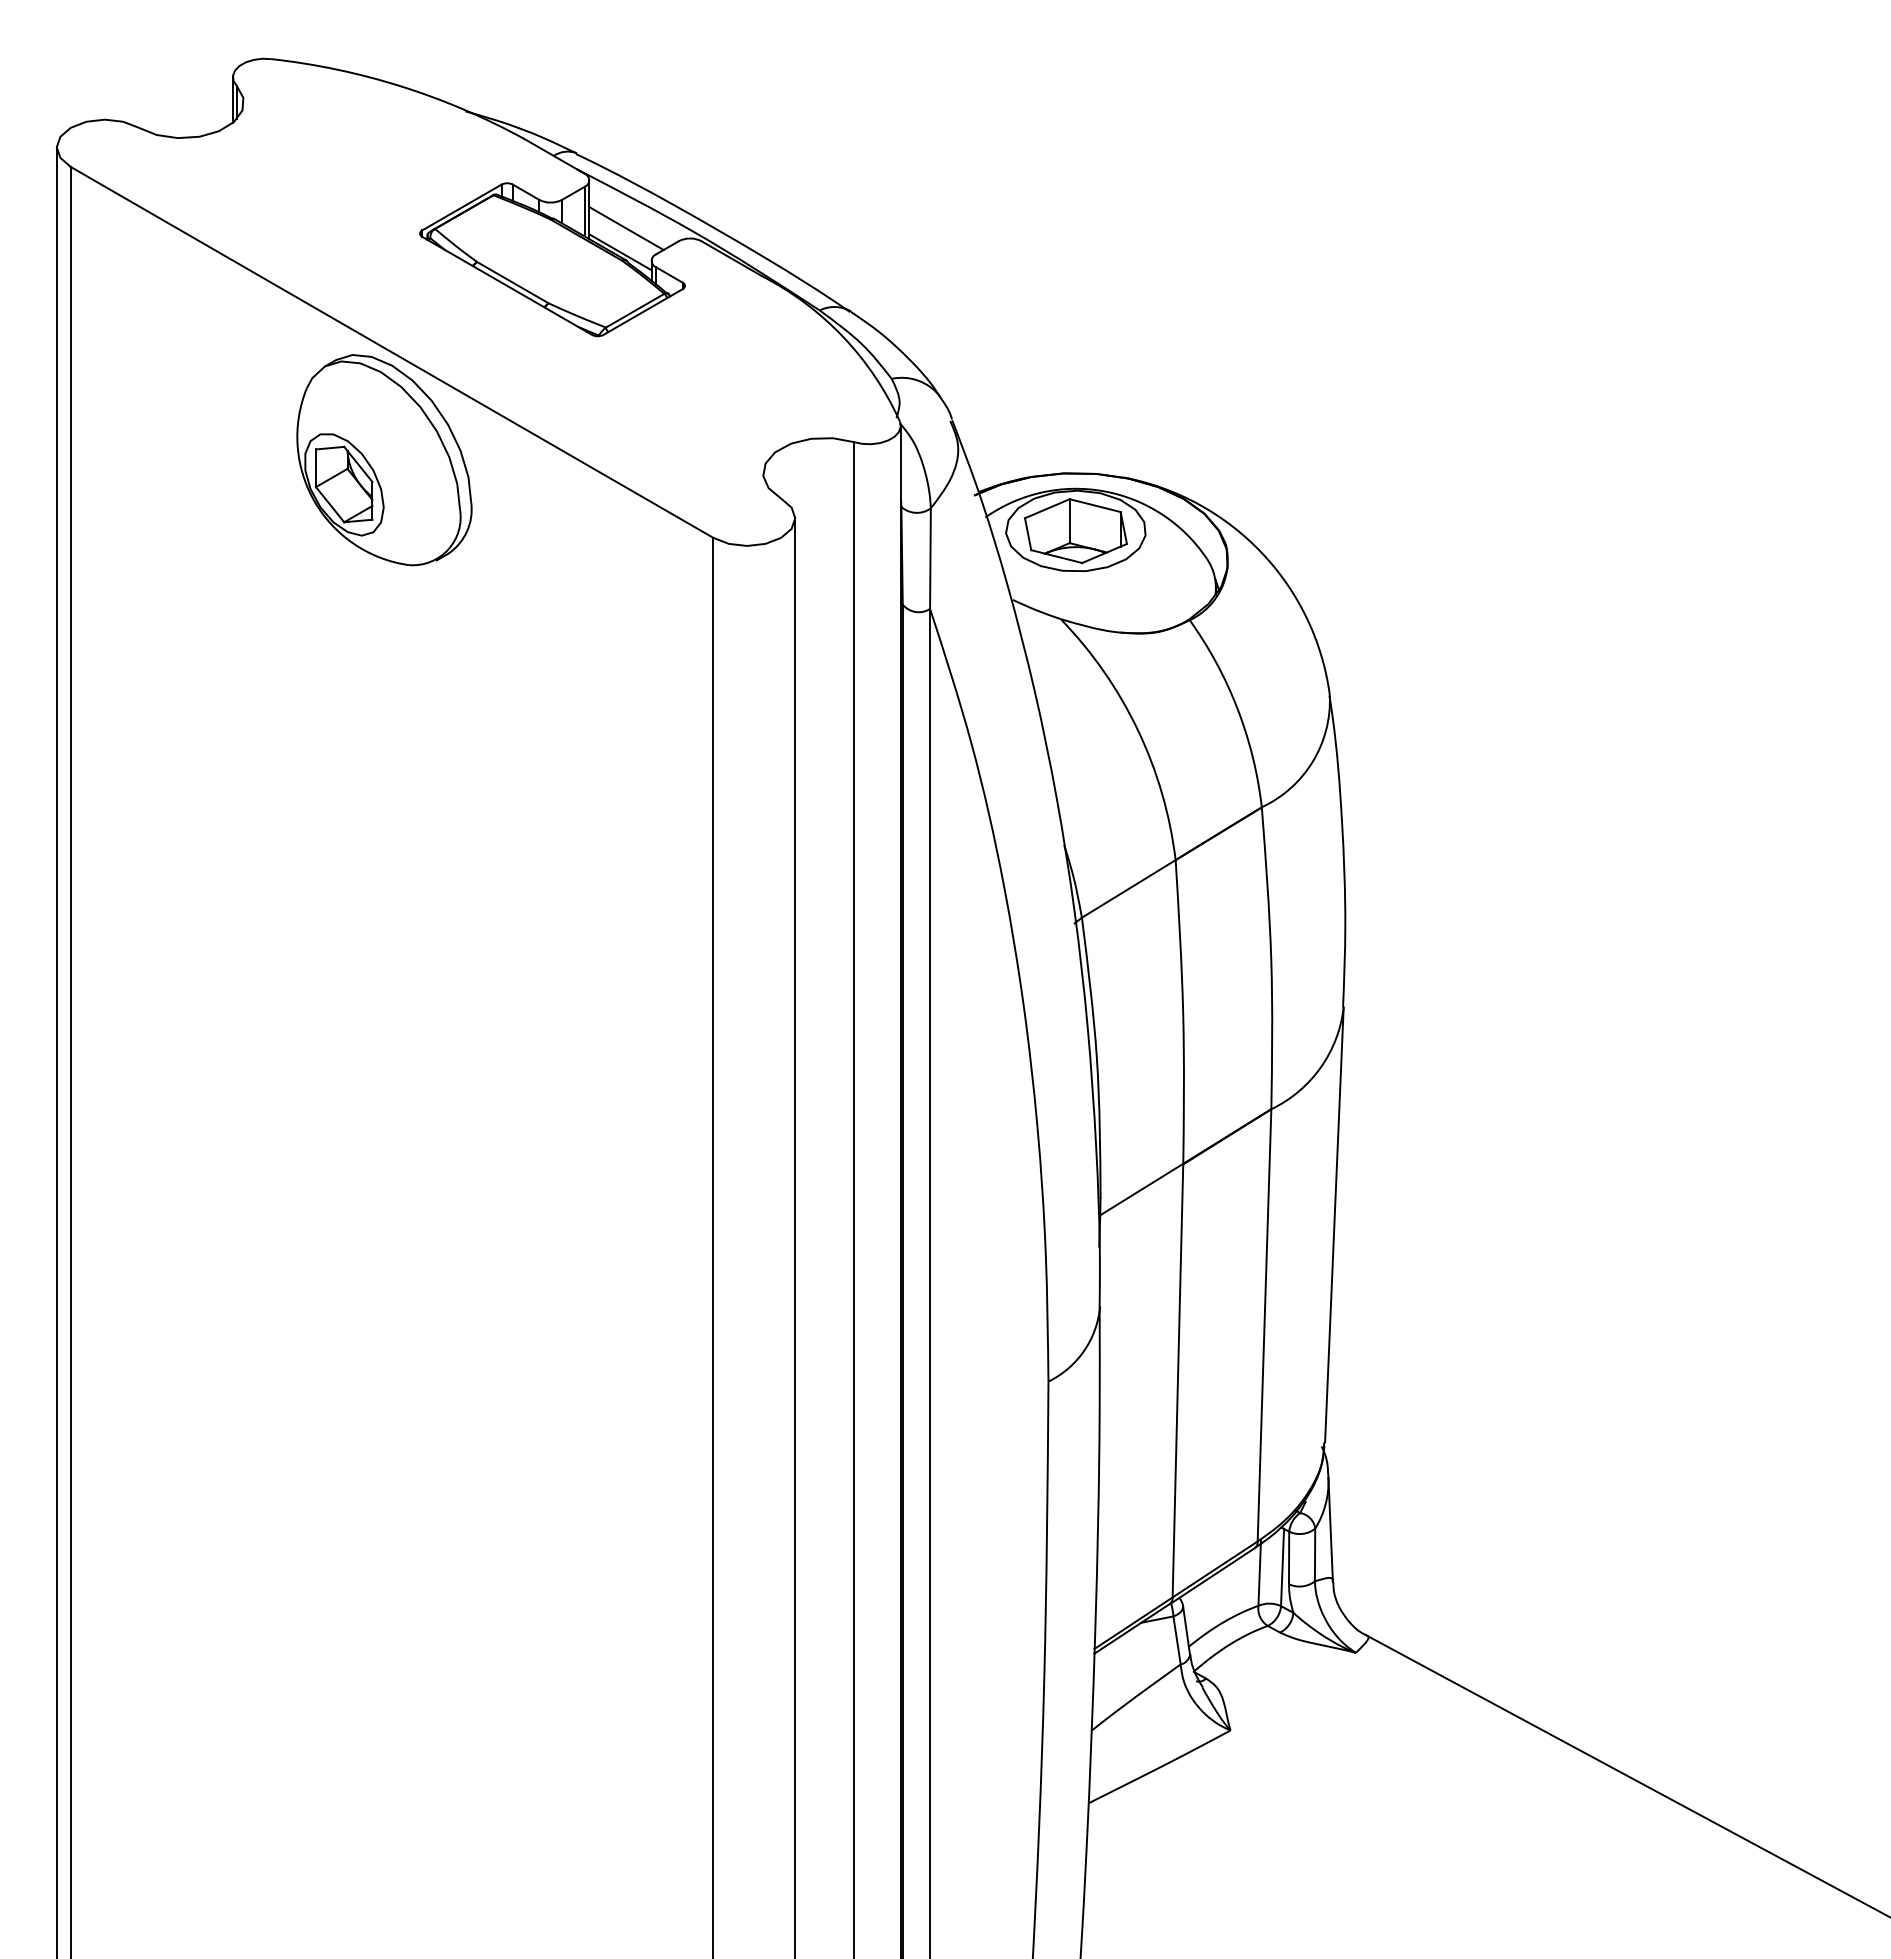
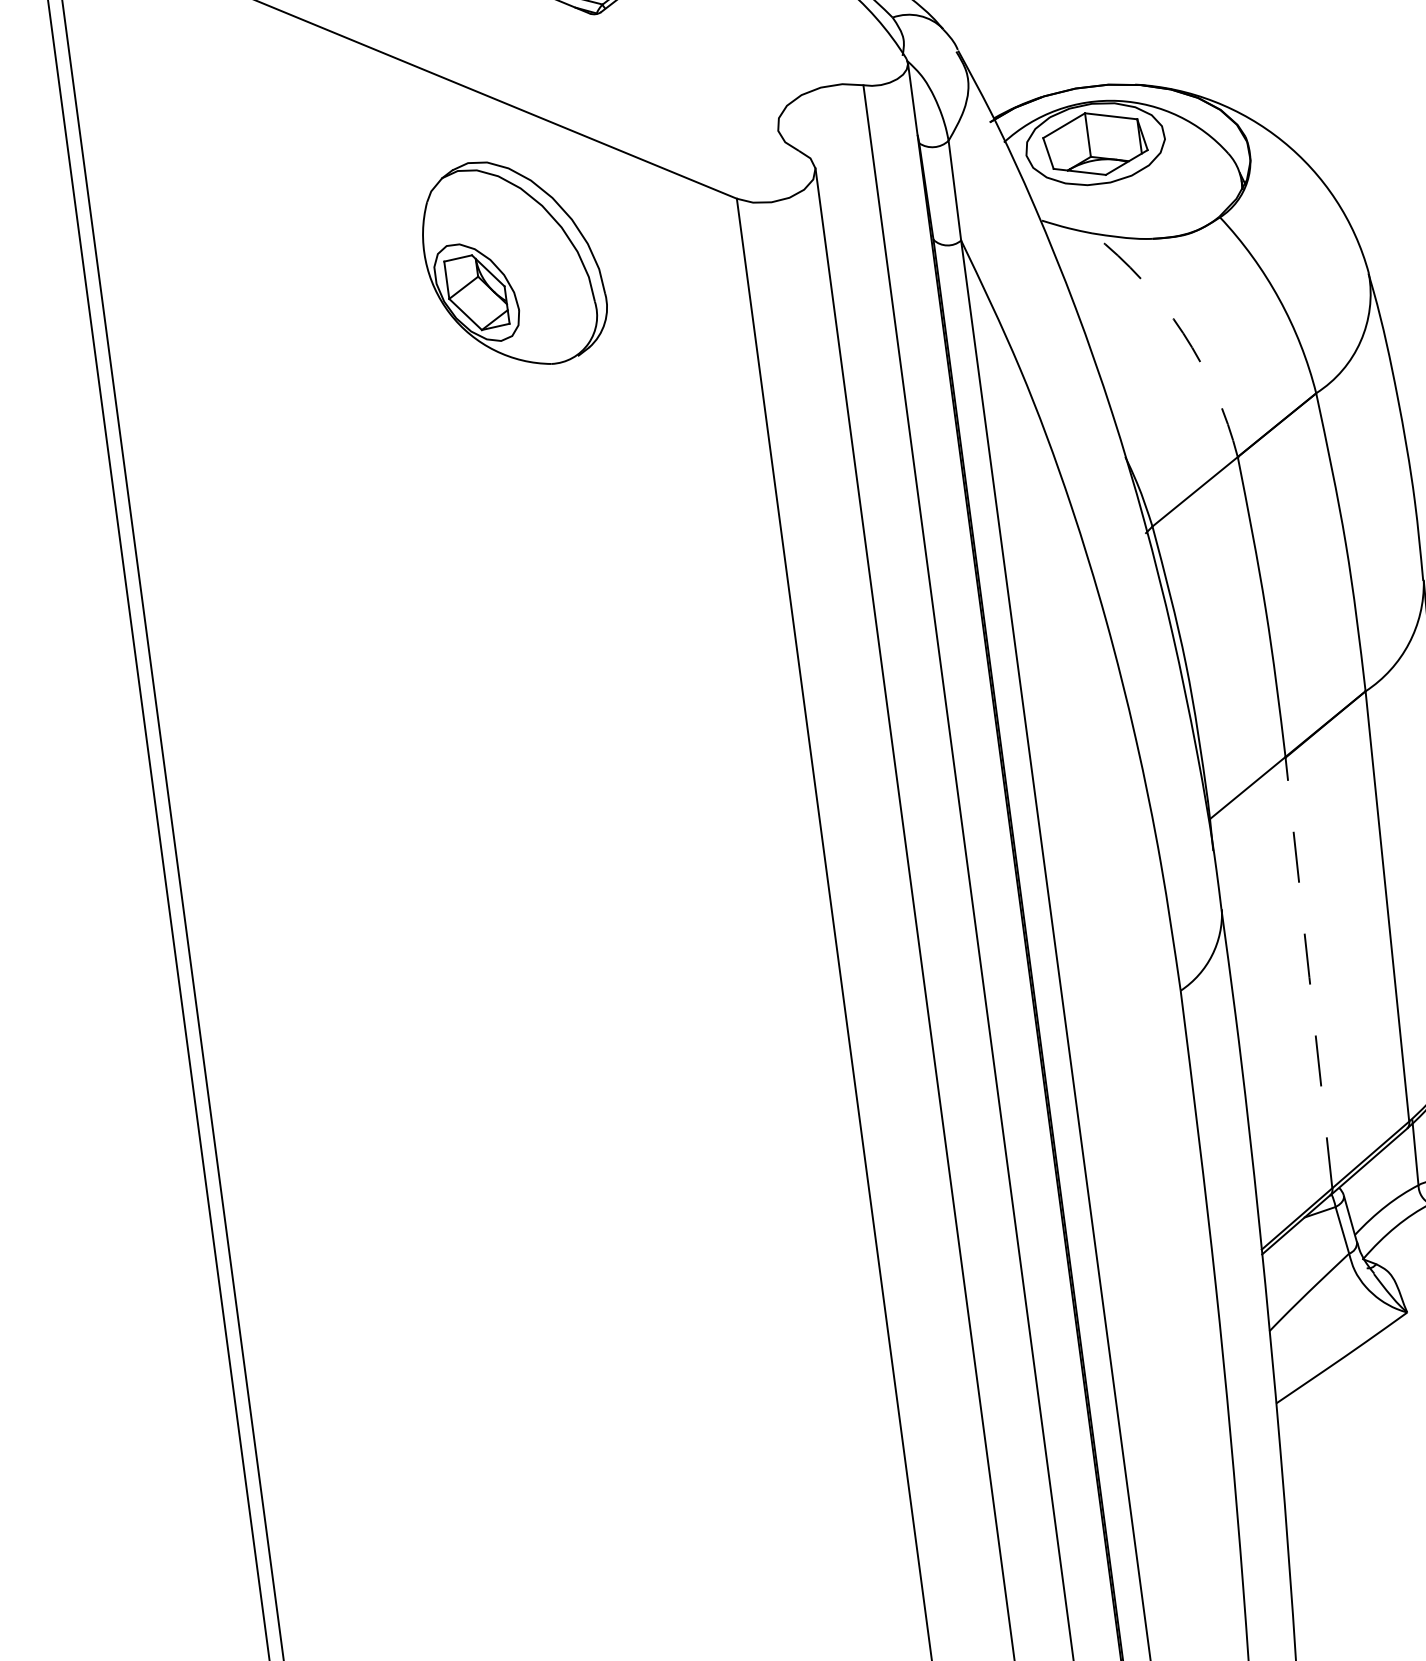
part: (384, 460) -> (513, 263), moved
arc: (1137, 730) -> (1182, 333), solid -> dashed
line: (1177, 1380) -> (1308, 972), solid -> dashed

